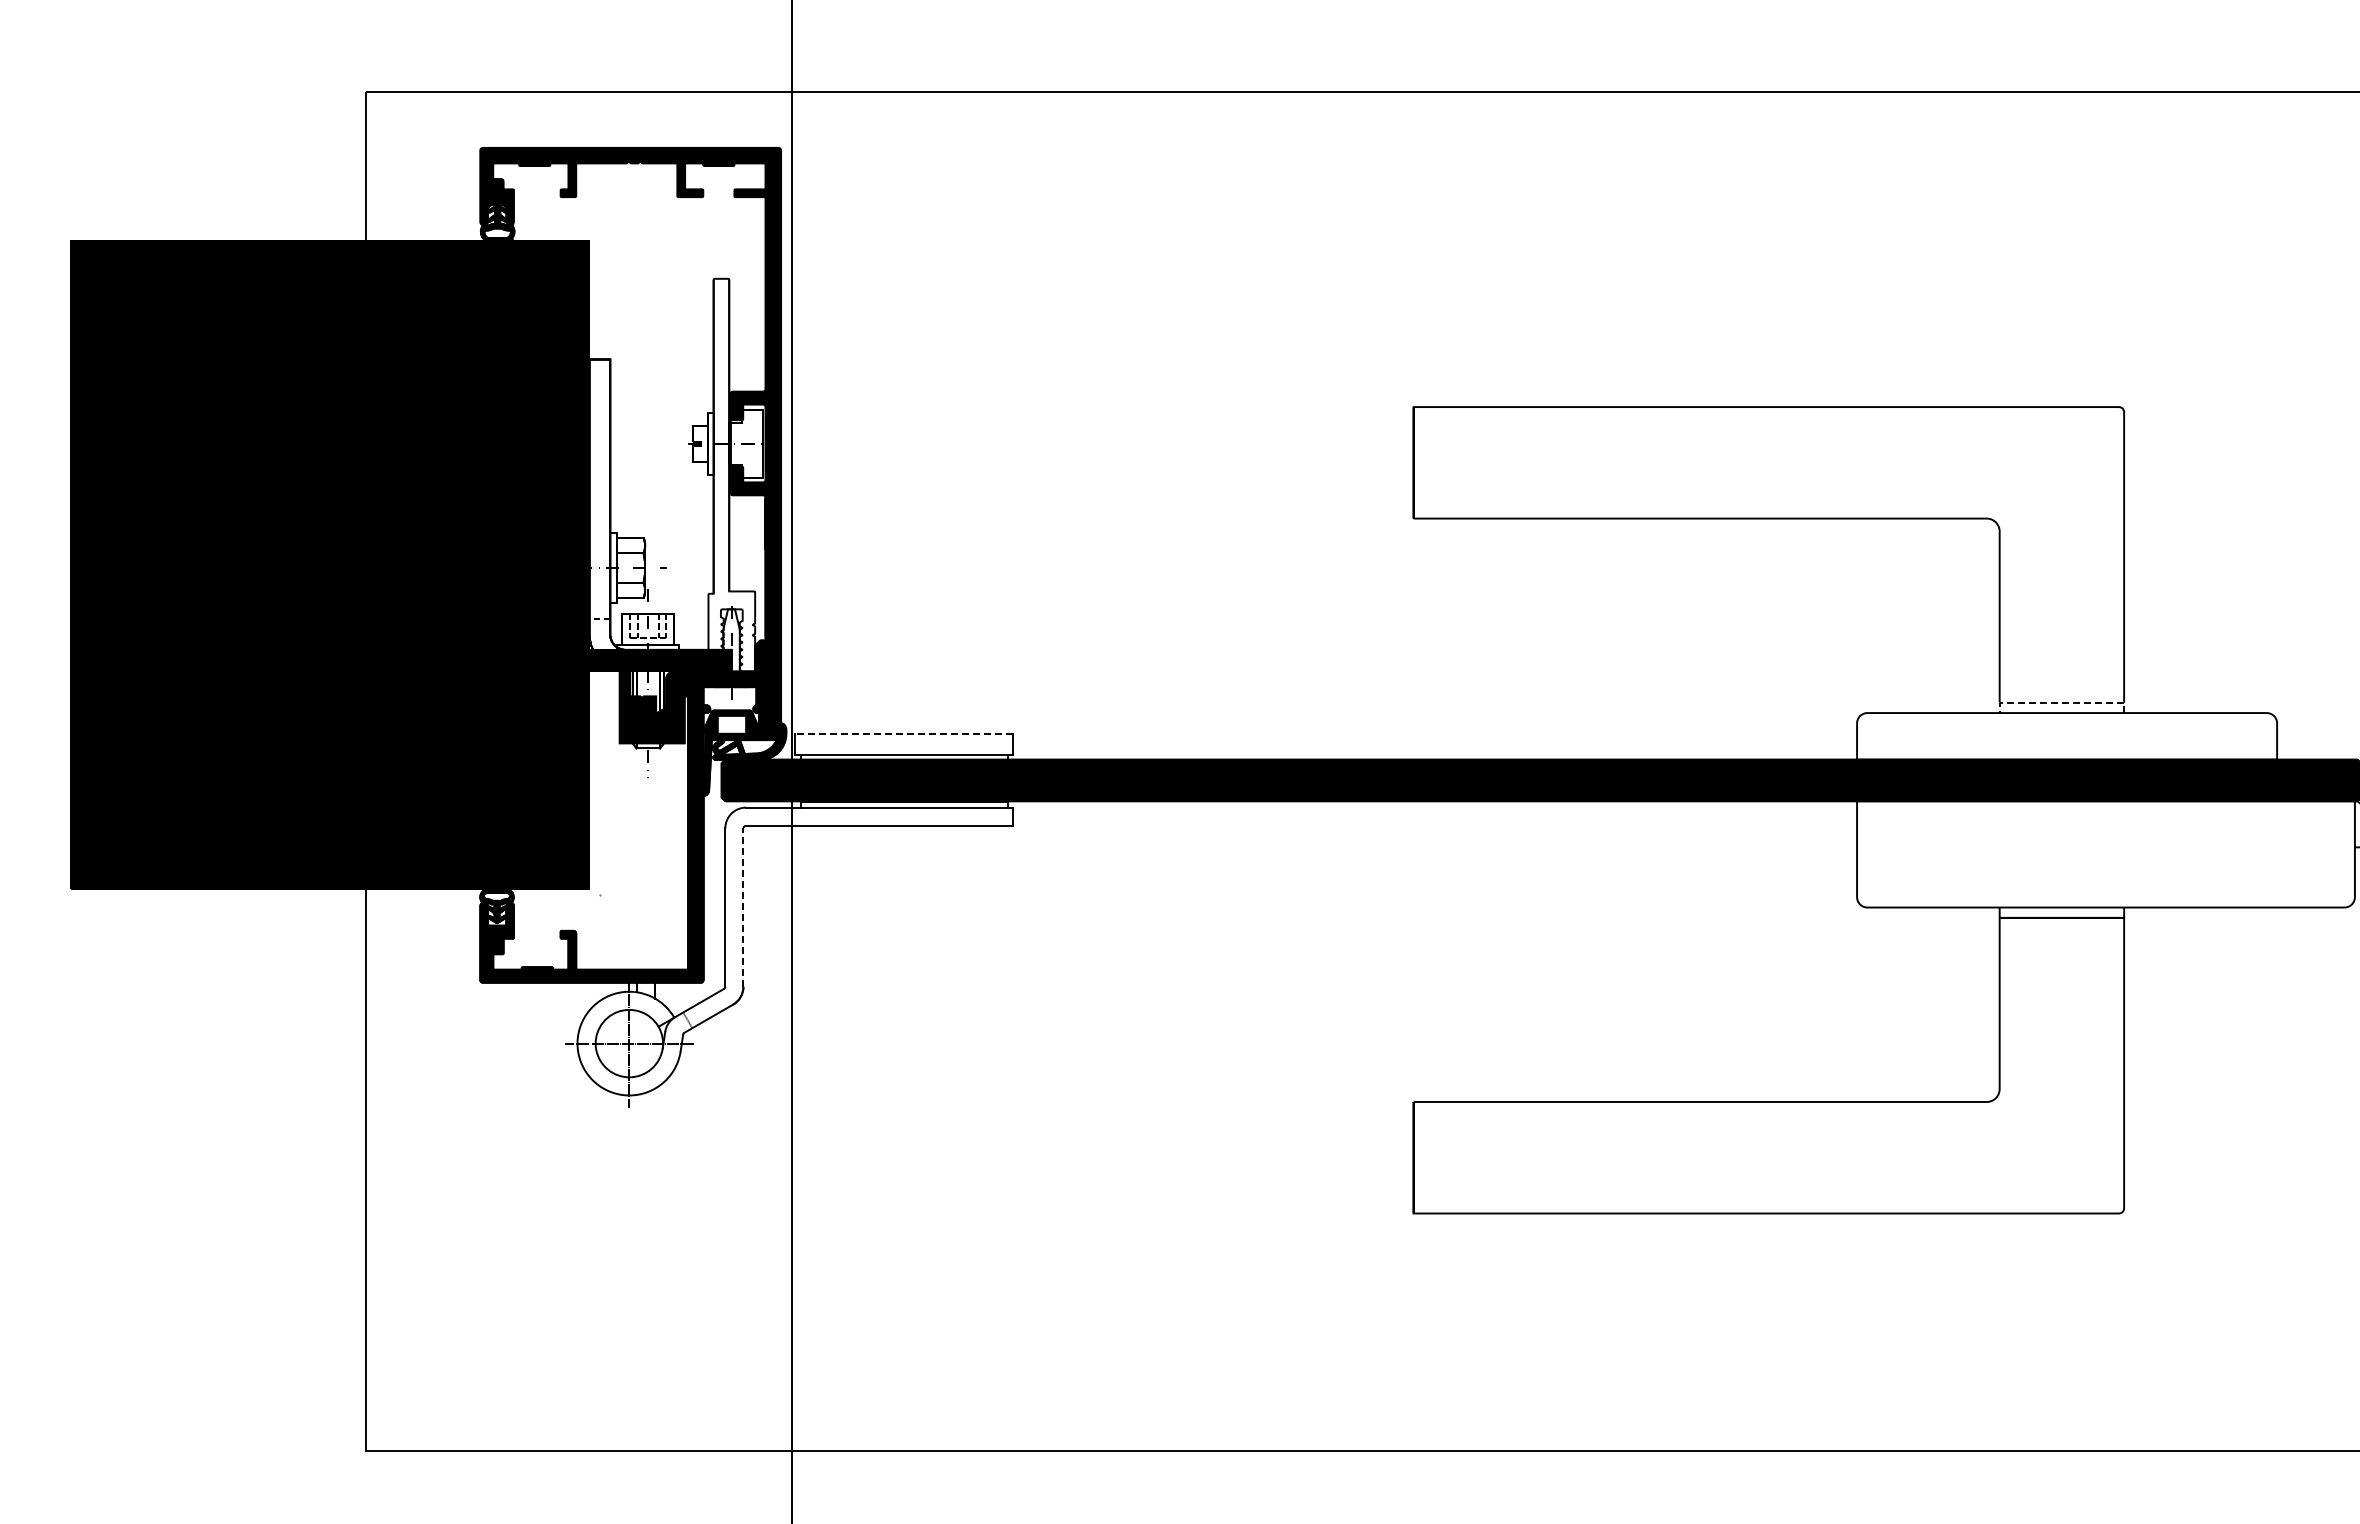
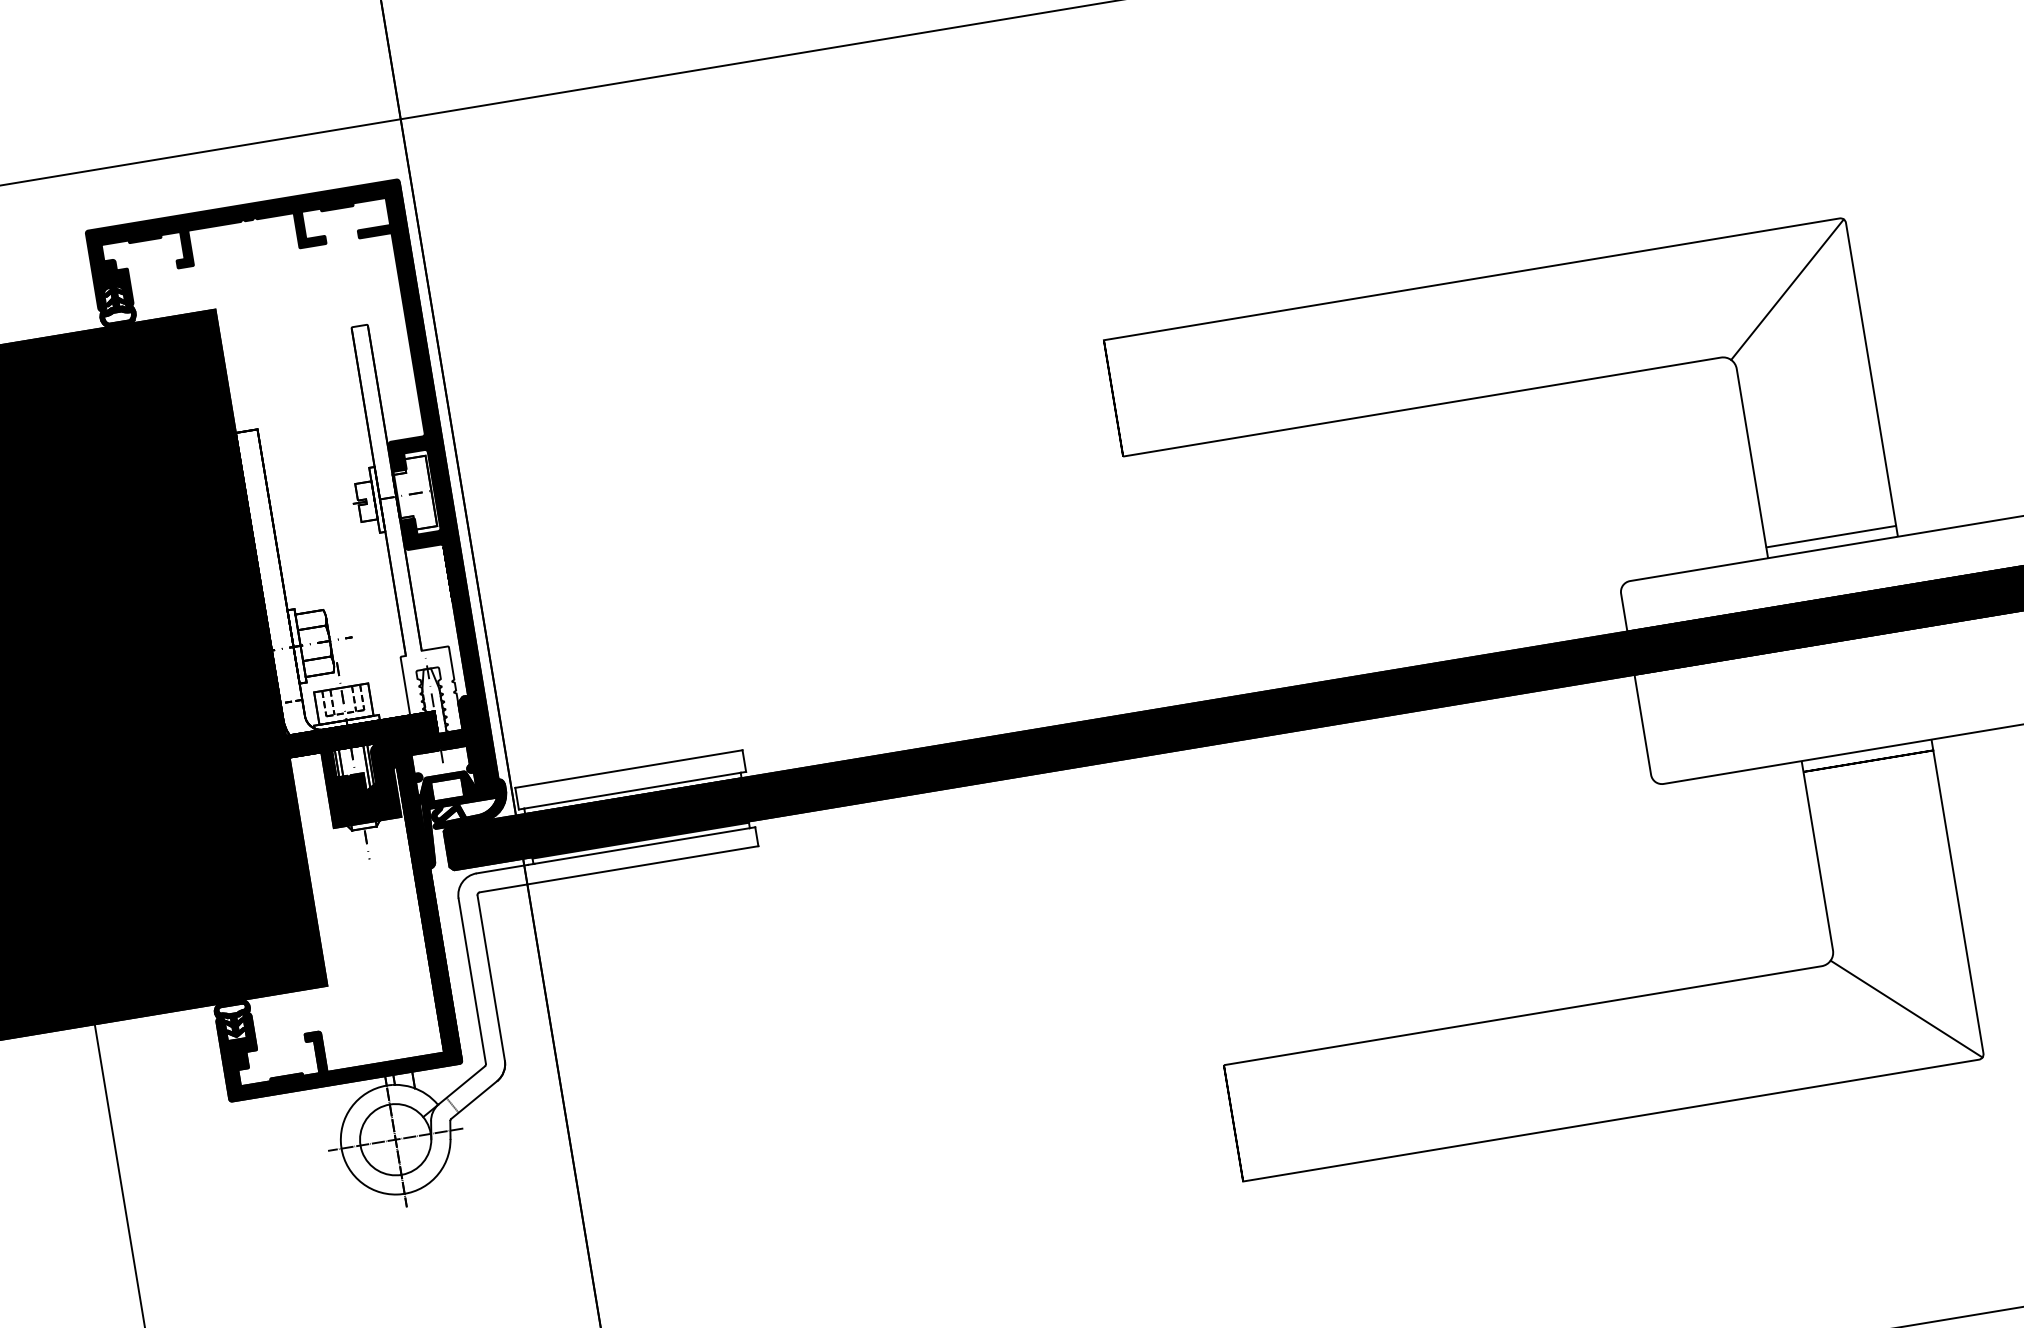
line: (2058, 465) -> (1786, 289), added
line: (2061, 702) -> (1830, 536), dashed -> solid
line: (904, 733) -> (629, 768), dashed -> solid
line: (743, 907) -> (491, 978), dashed -> solid
line: (2058, 1155) -> (1905, 1009), added

